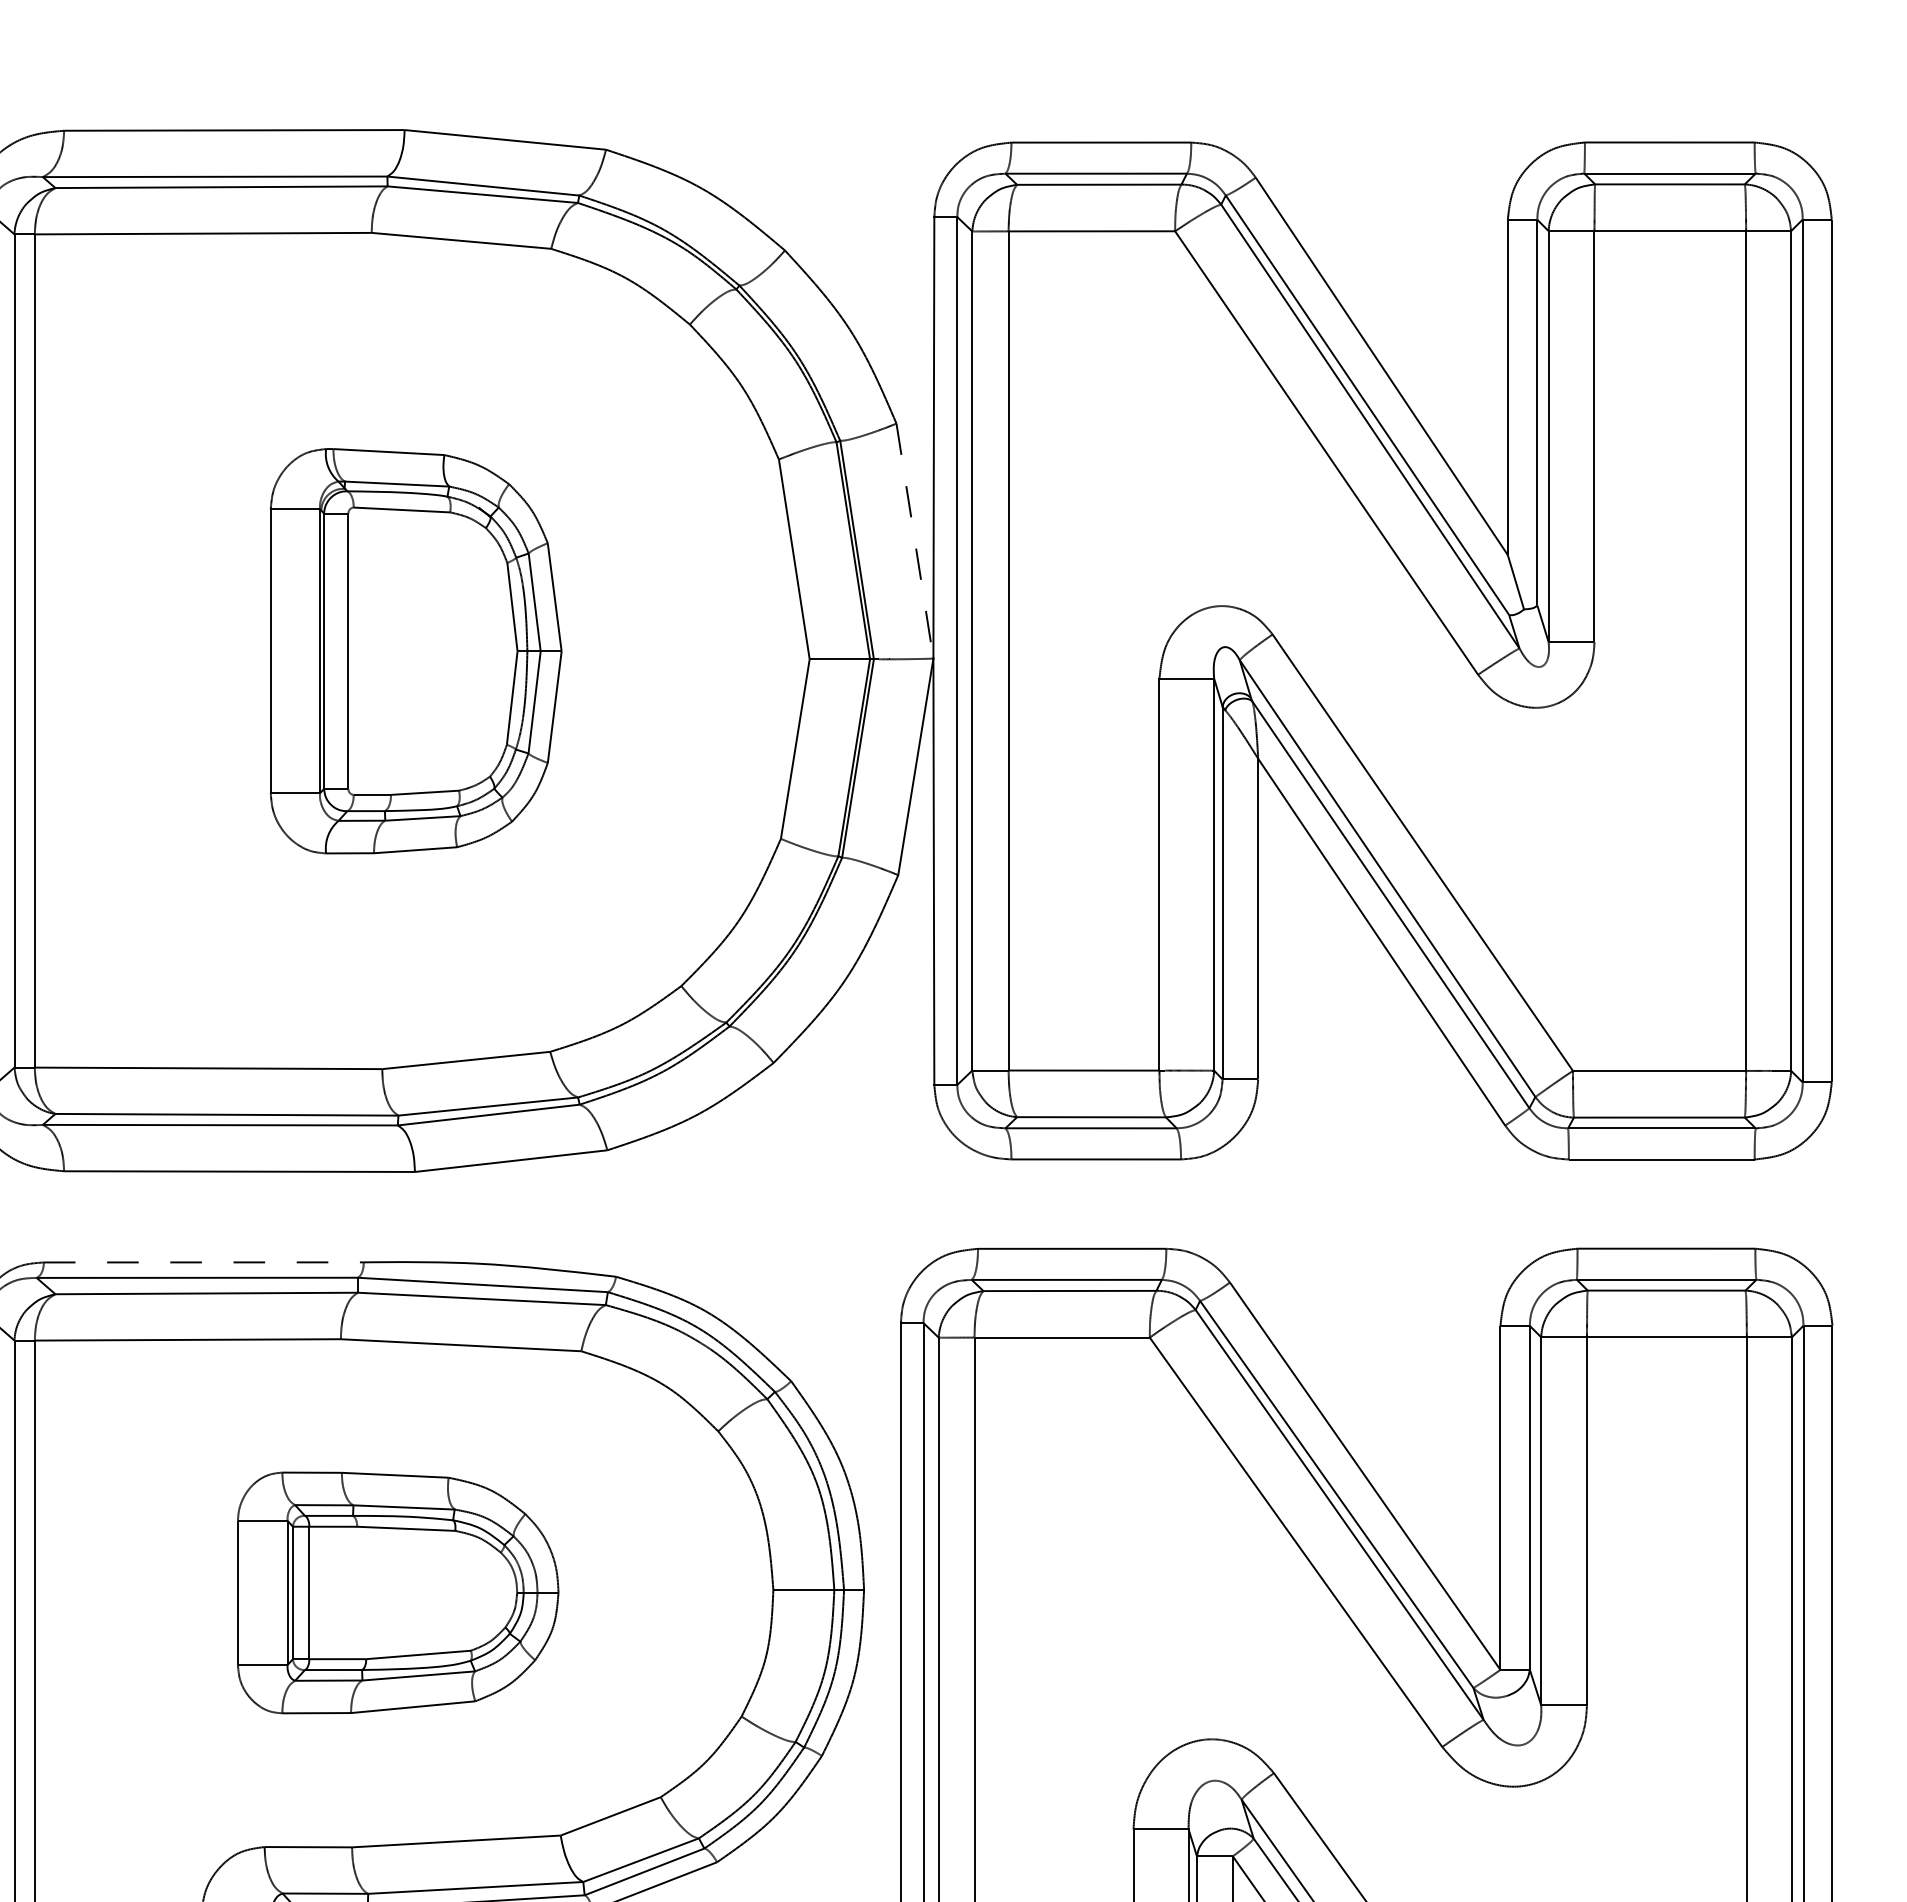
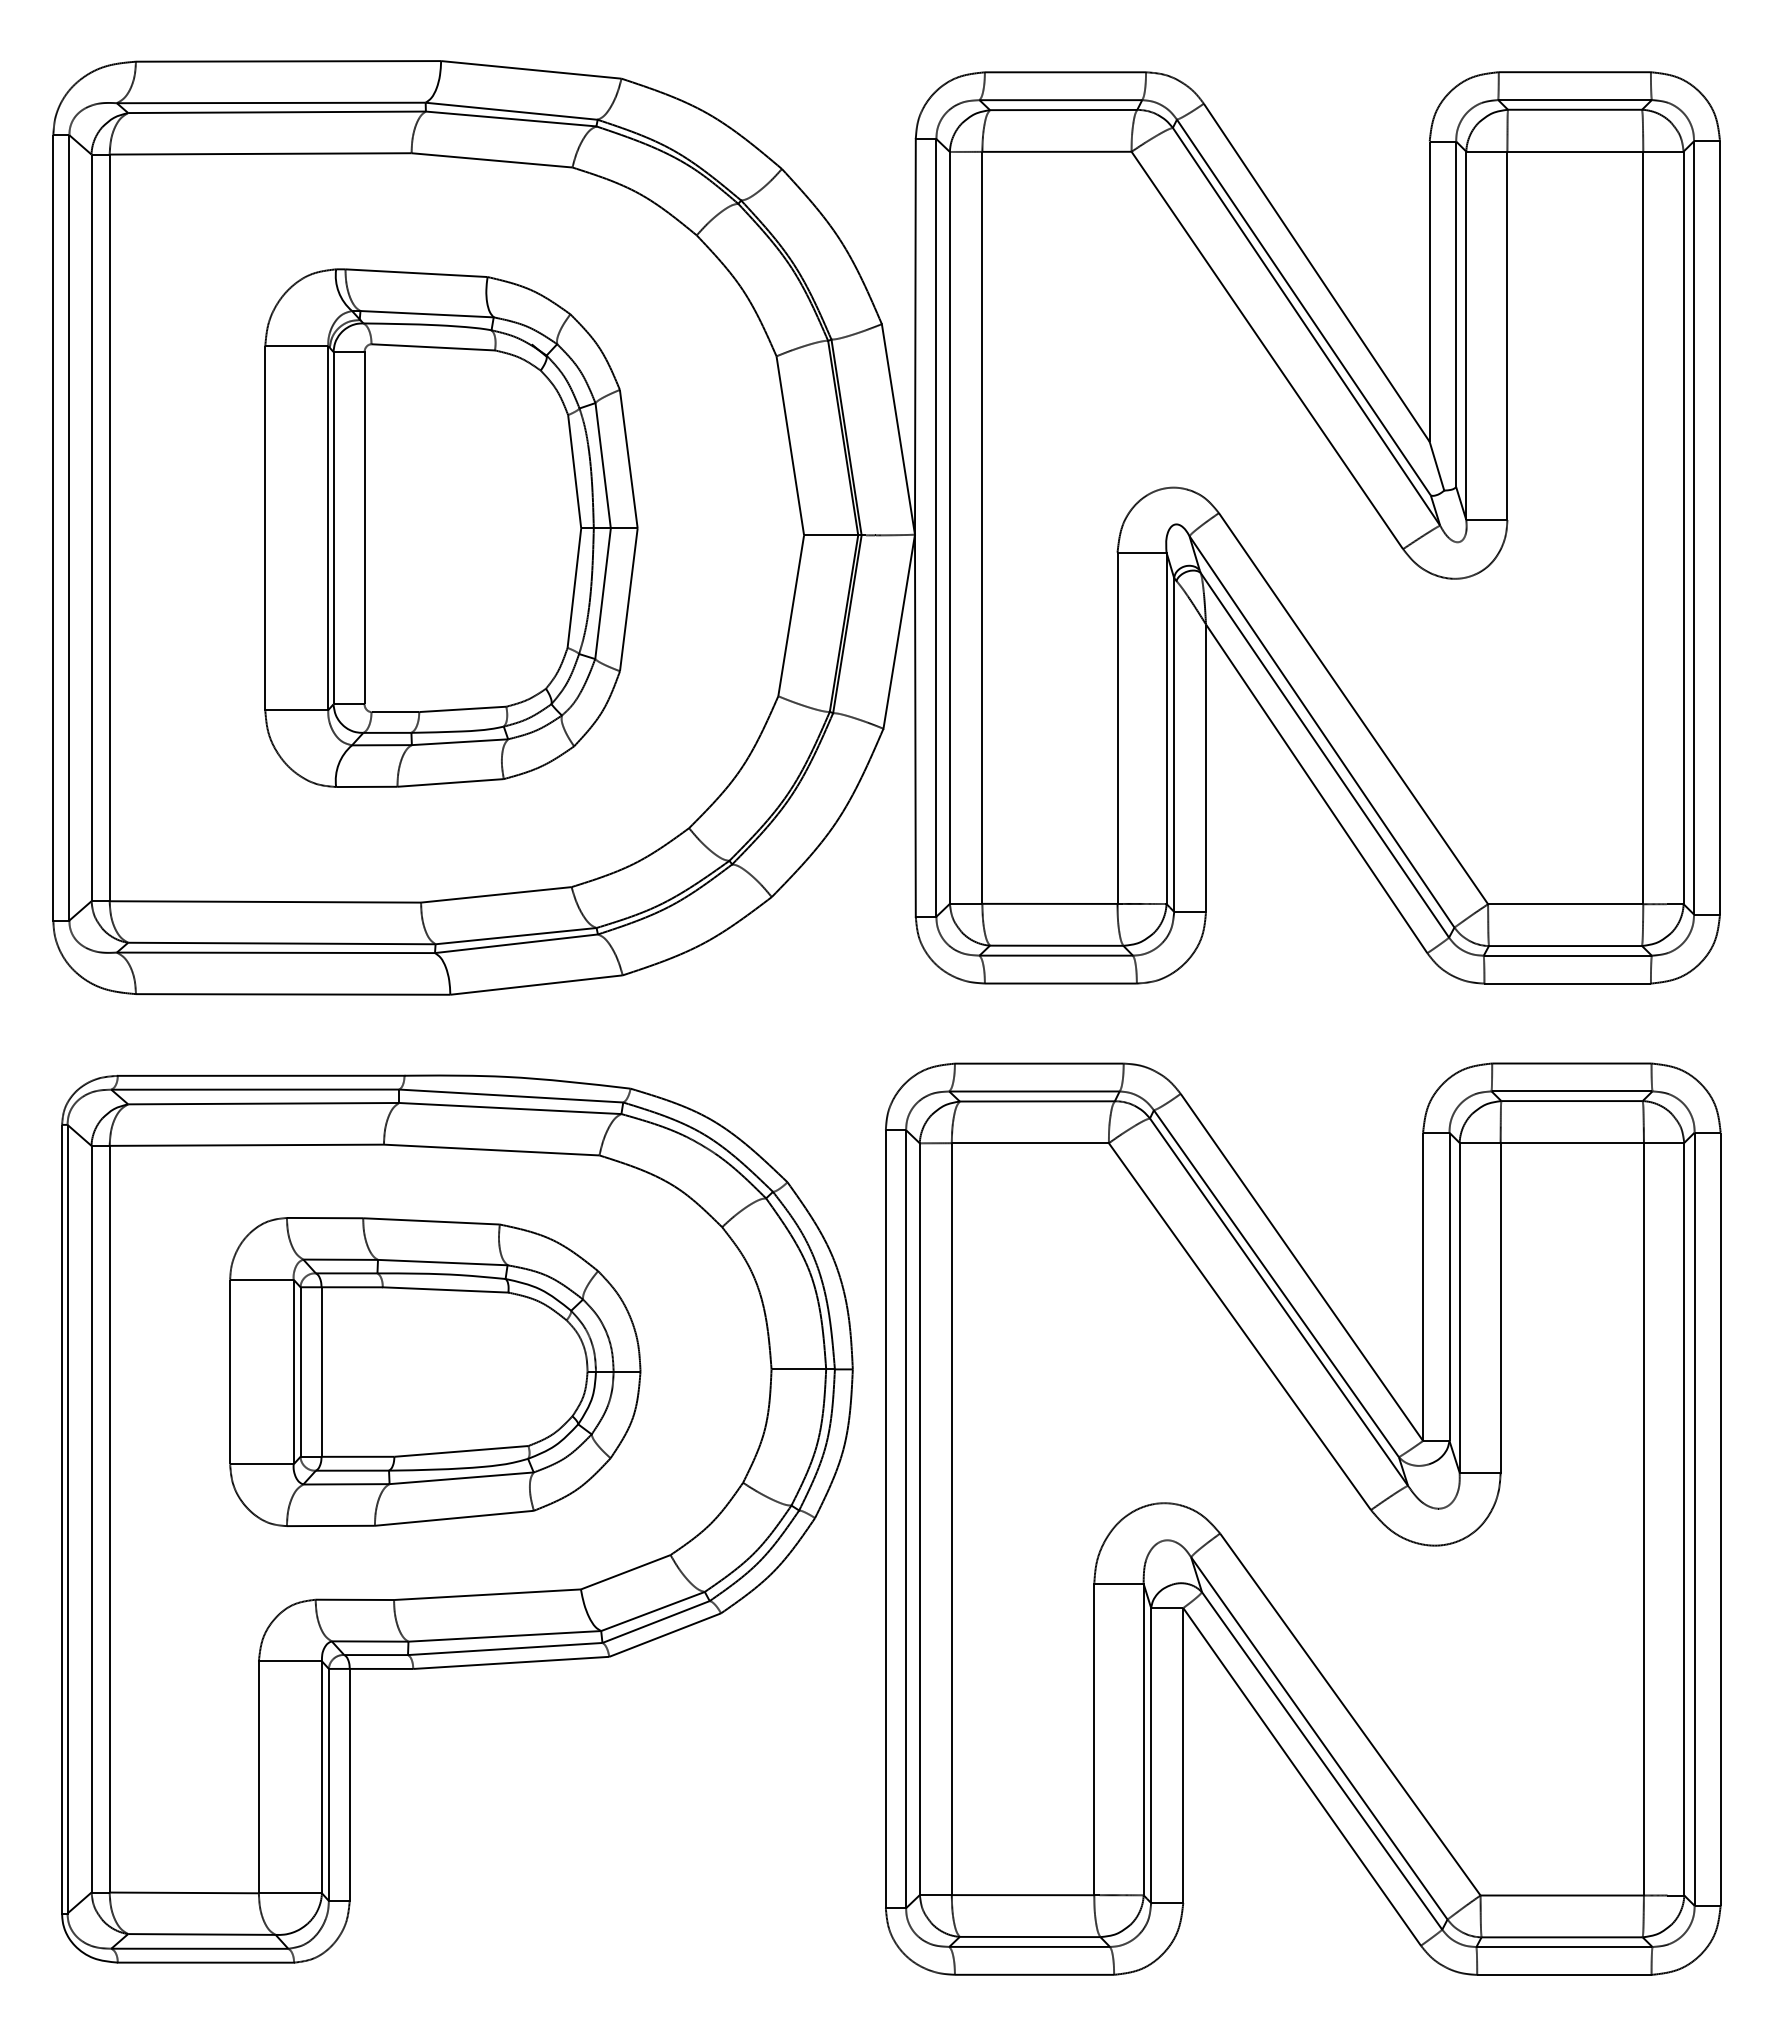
line: (915, 541) -> (898, 429), dashed -> solid
part: (416, 650) -> (451, 527), size x1.43
line: (204, 1262) -> (261, 1075), dashed -> solid
part: (398, 1592) -> (435, 1371), size x1.43

